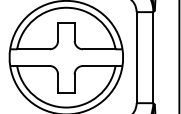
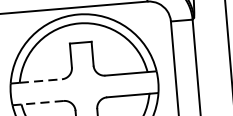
line: (33, 49) -> (40, 81), solid -> dashed
line: (32, 66) -> (41, 103), solid -> dashed

